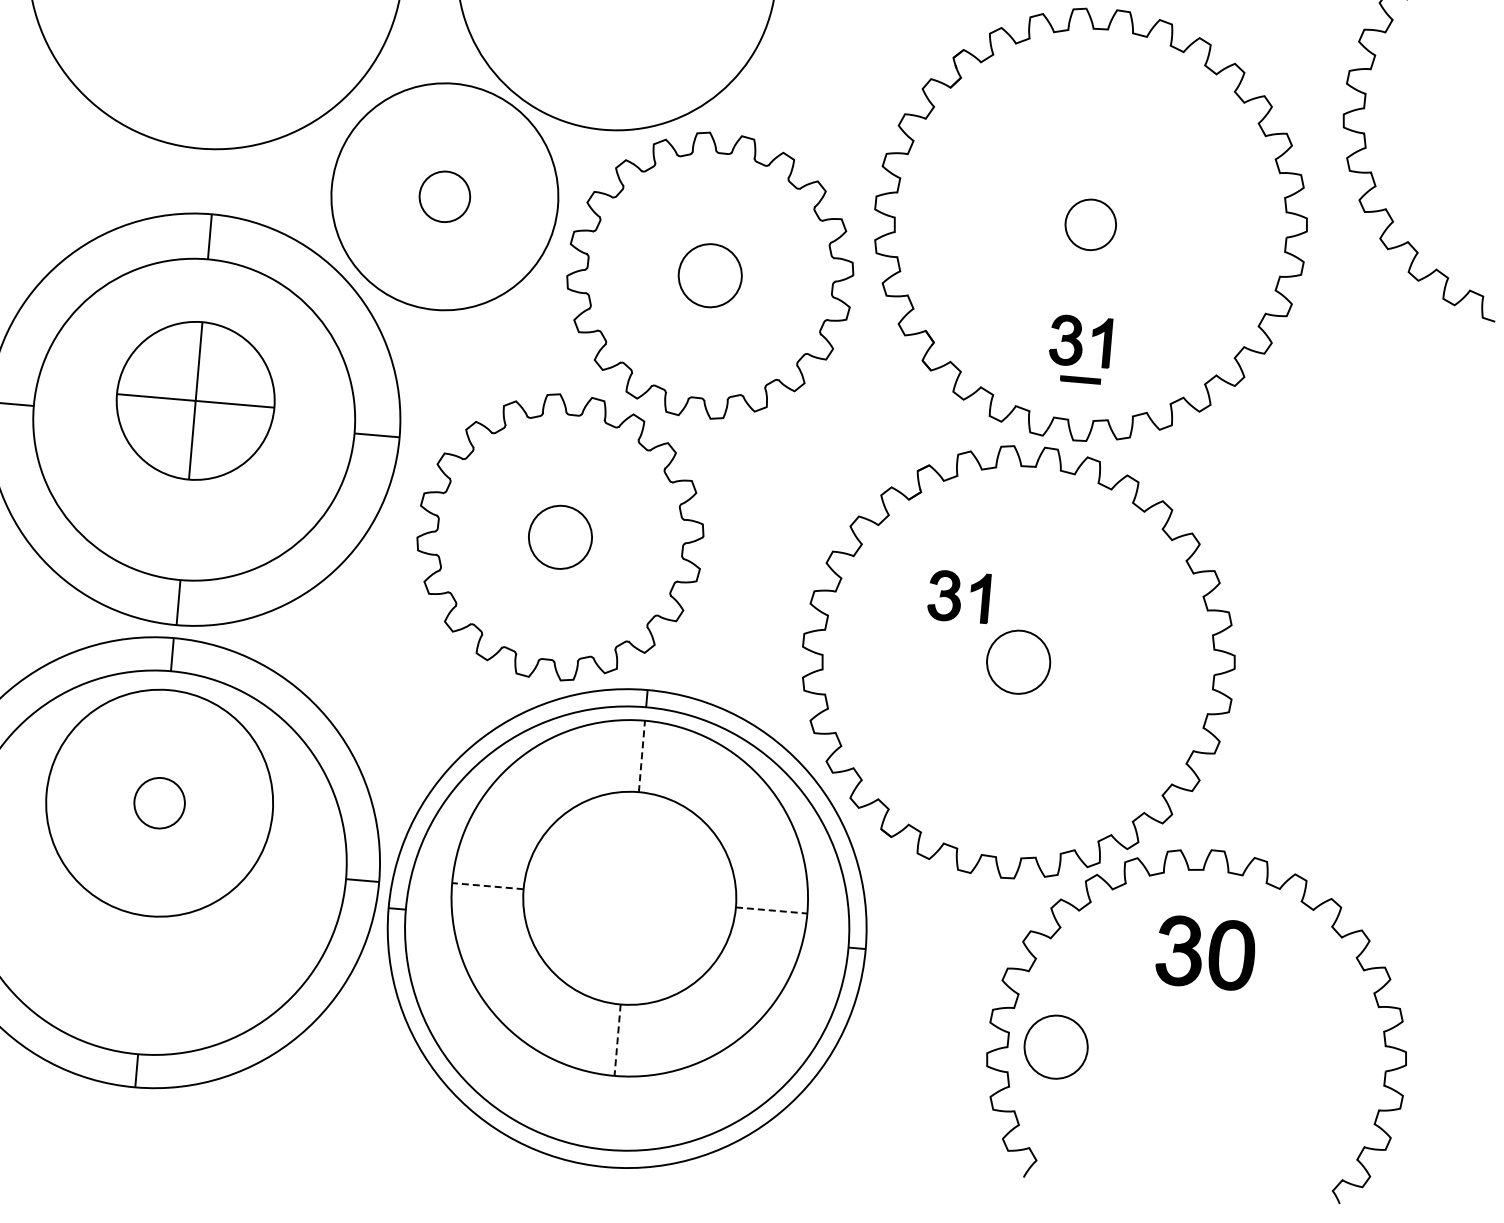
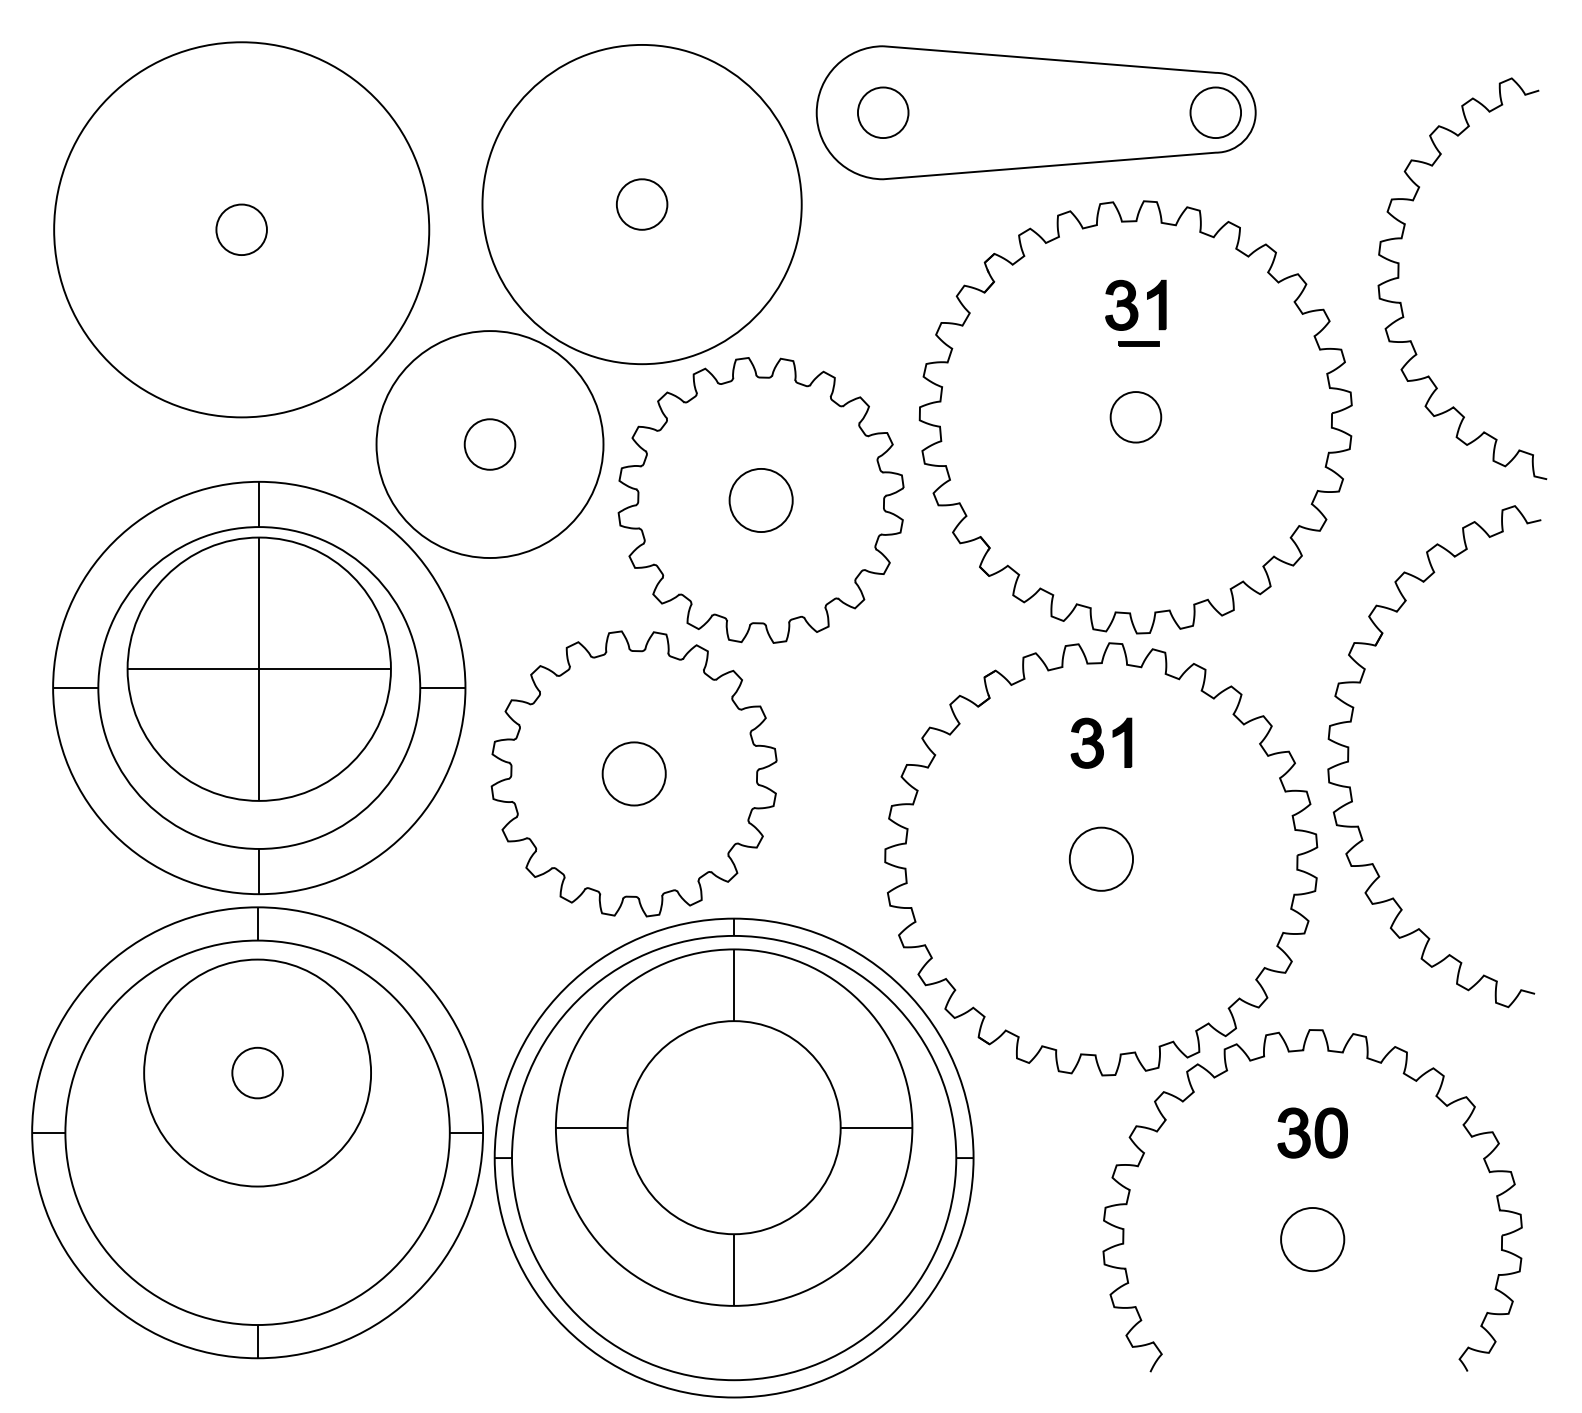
part: (1079, 348) -> (1135, 312), moved
part: (195, 400) -> (258, 668), size x1.67
part: (1274, 581) -> (1349, 756), added
part: (959, 596) -> (1101, 742), moved
line: (642, 756) -> (734, 985), dashed -> solid
line: (487, 885) -> (591, 1127), dashed -> solid
line: (771, 910) -> (876, 1127), dashed -> solid
part: (1205, 952) -> (1312, 1132), size x0.71
line: (617, 1040) -> (734, 1270), dashed -> solid
part: (1055, 1047) -> (1312, 1239), moved

